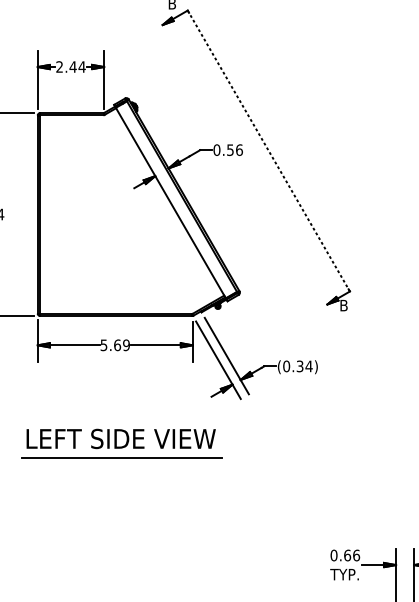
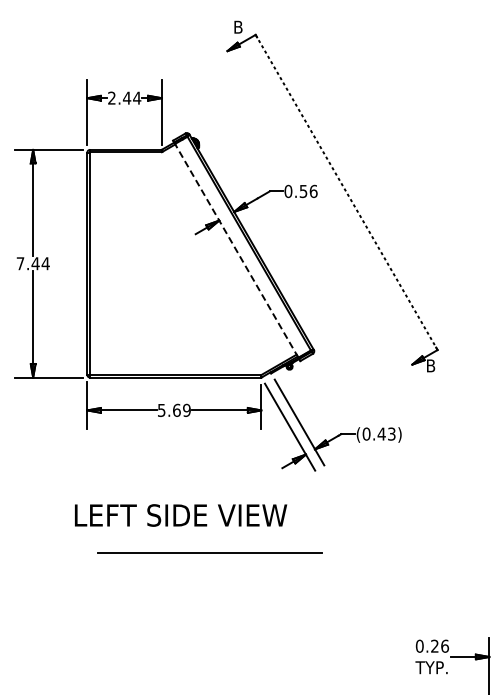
line: (170, 202) -> (236, 250), solid -> dashed
text: (304, 365) -> (386, 433), (0.34) -> (0.43)
line: (121, 457) -> (209, 552), moved
text: (347, 554) -> (434, 645), 0.66 -> 0.26

